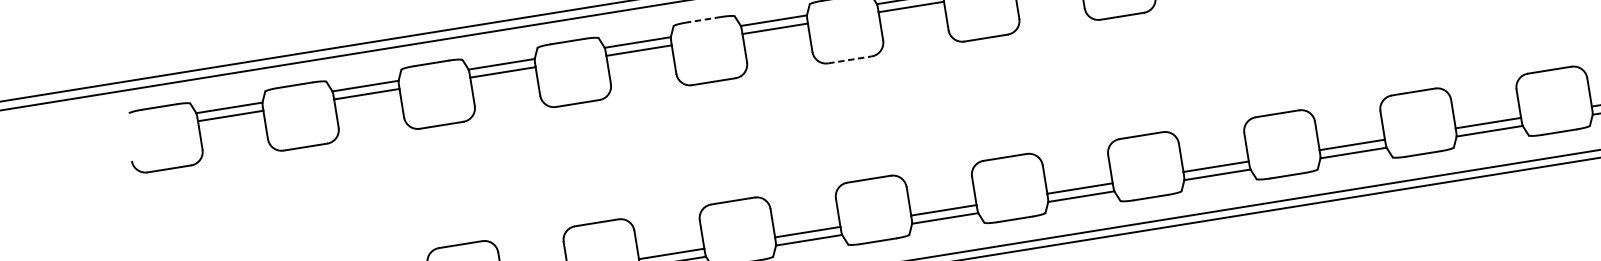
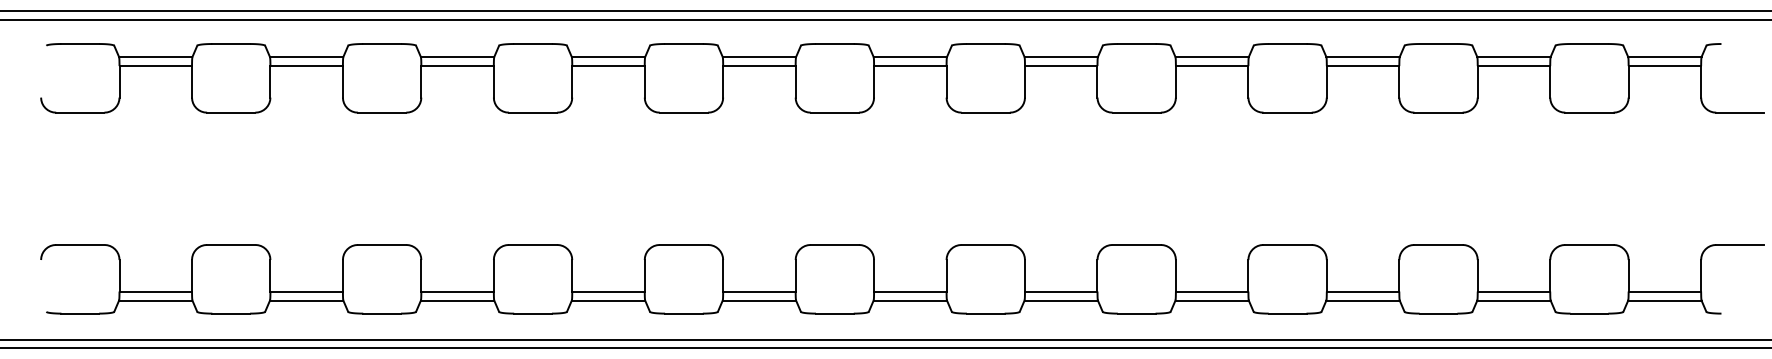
line: (703, 20) -> (683, 44), dashed -> solid
line: (850, 59) -> (835, 112), dashed -> solid

